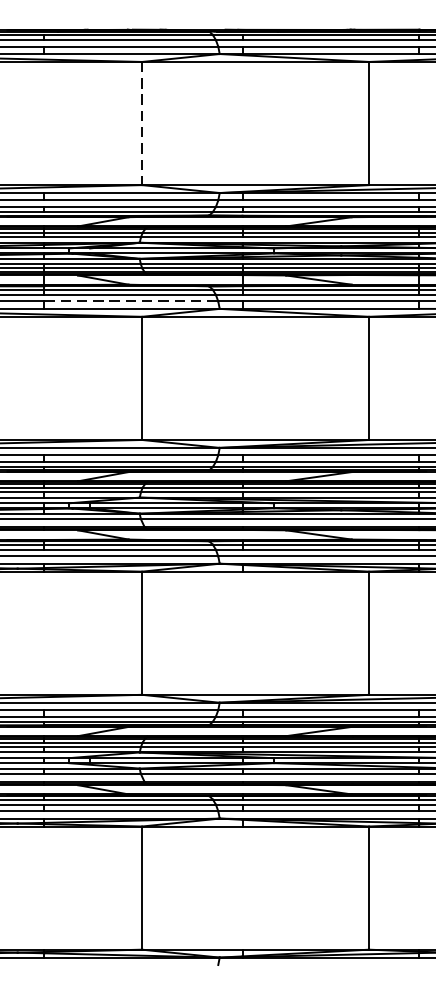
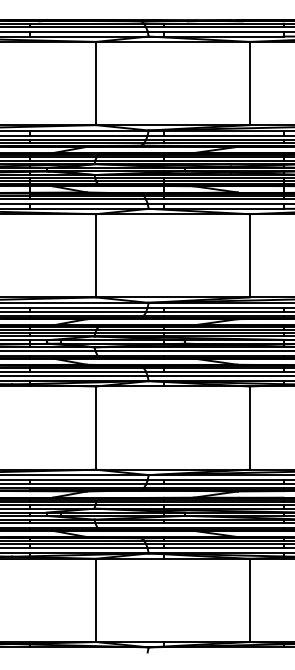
line: (142, 123) -> (96, 83), dashed -> solid
line: (130, 300) -> (88, 203), dashed -> solid

